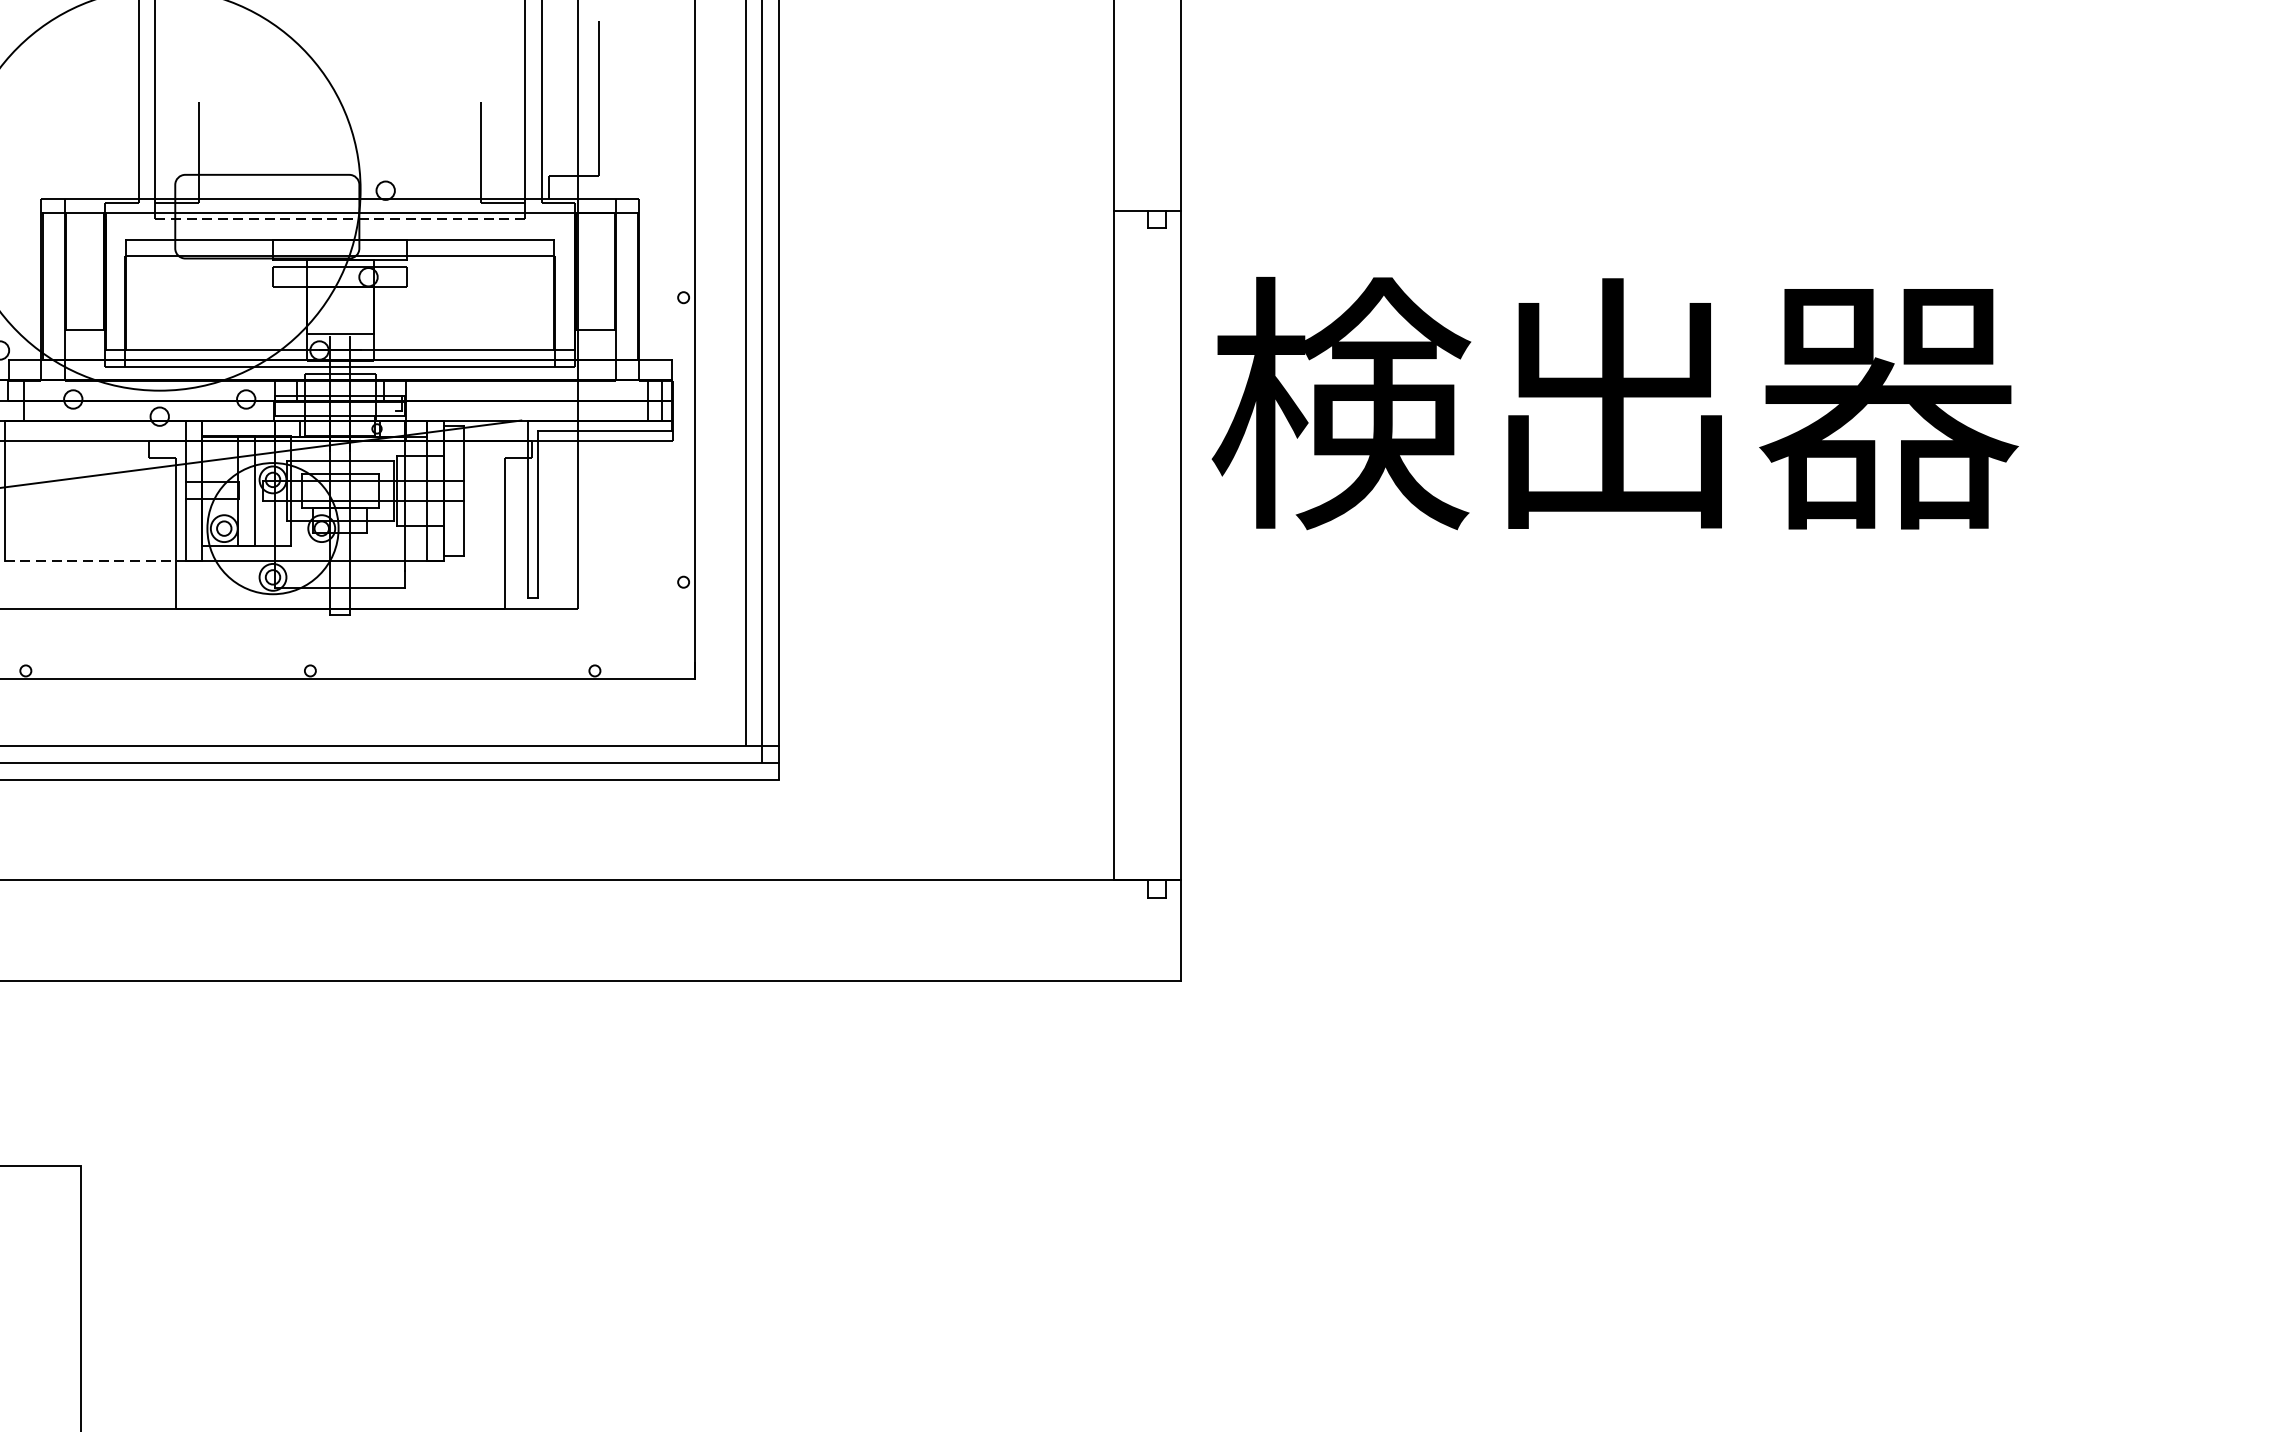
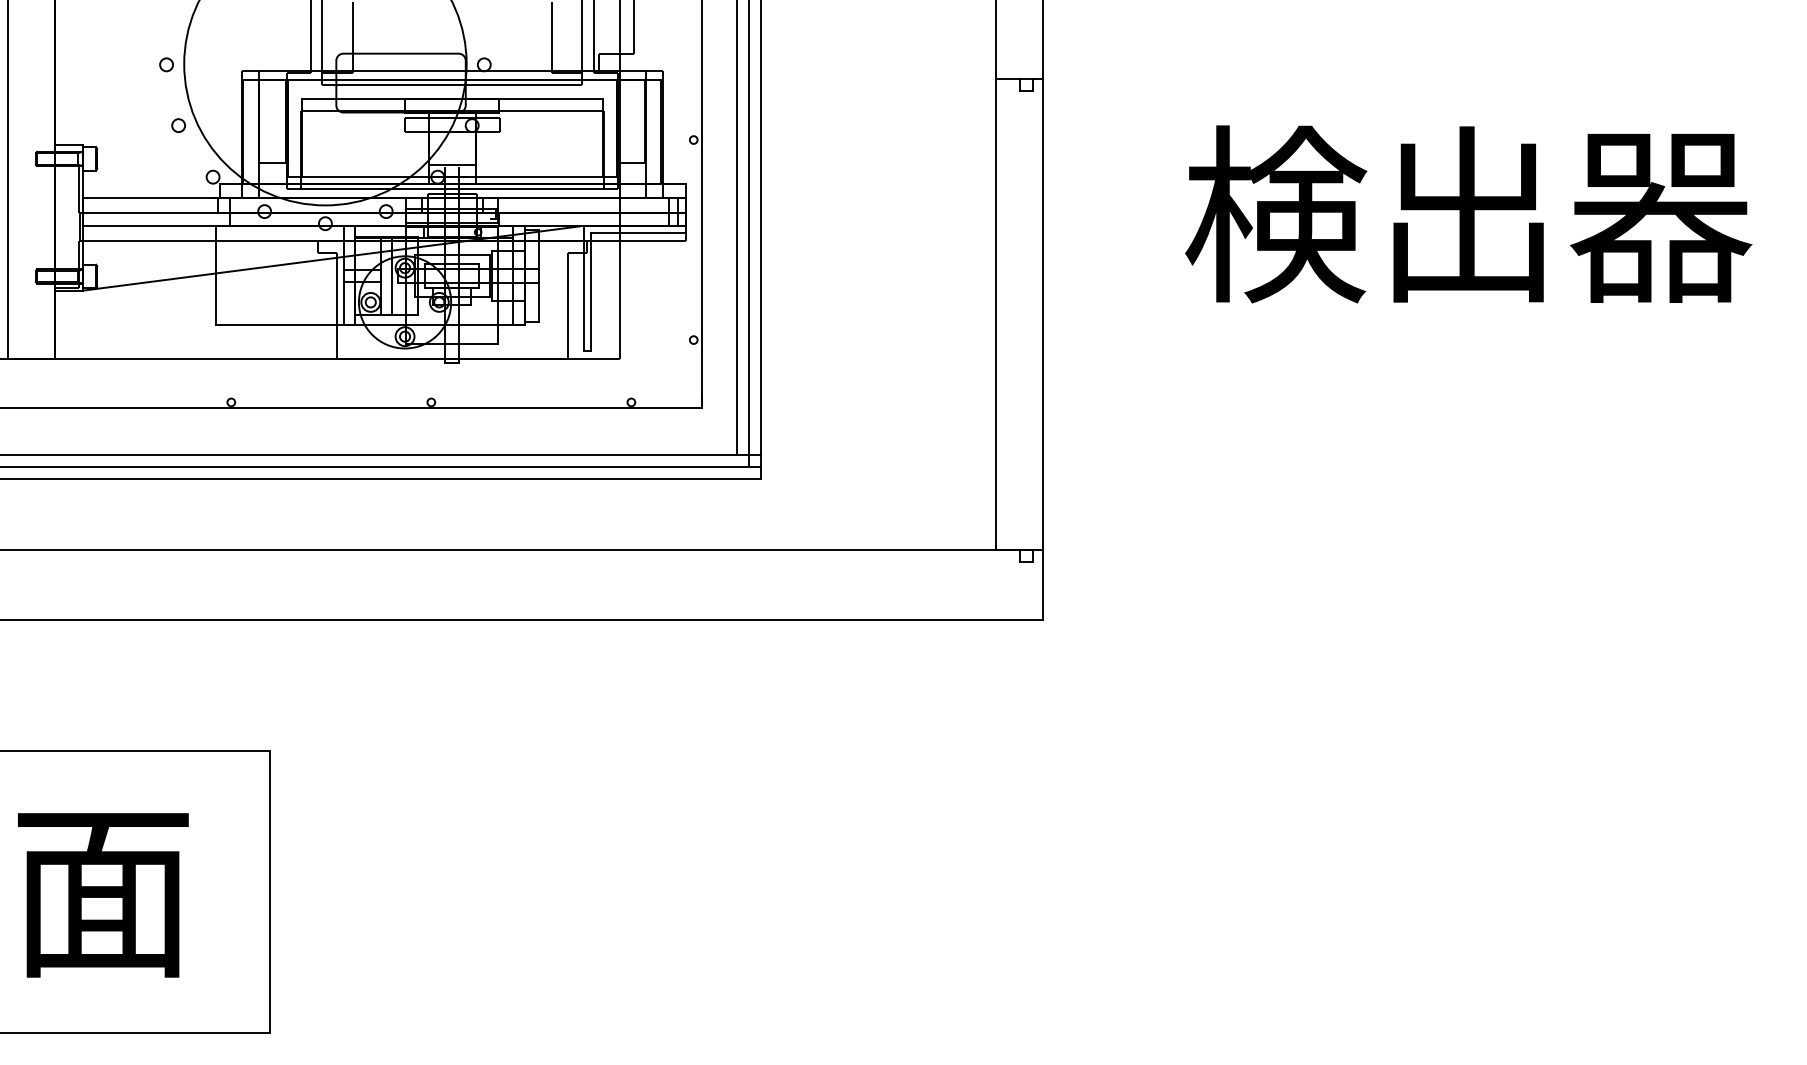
line: (340, 220) -> (452, 85), dashed -> solid
text: (1614, 403) -> (1468, 214), moved
line: (95, 561) -> (280, 325), dashed -> solid

